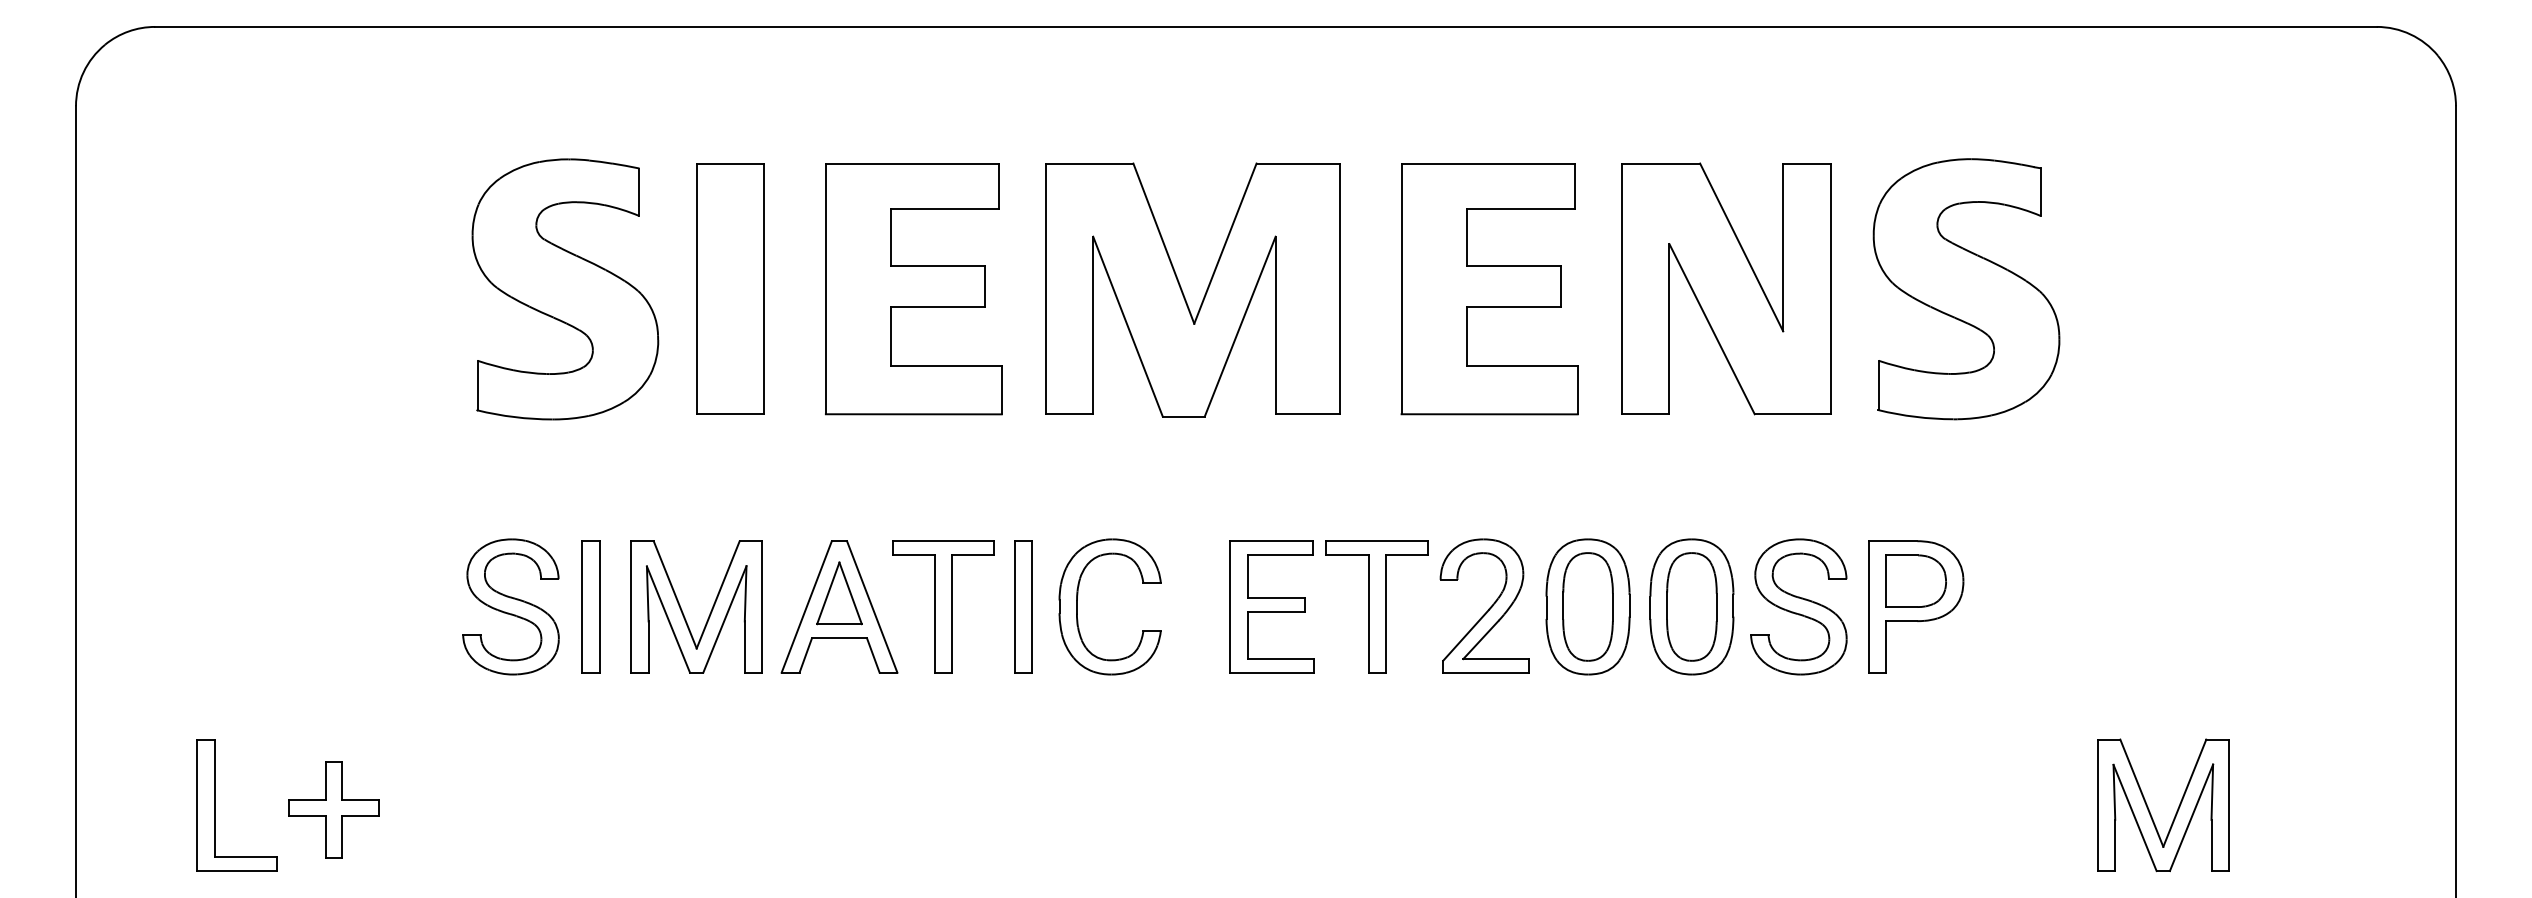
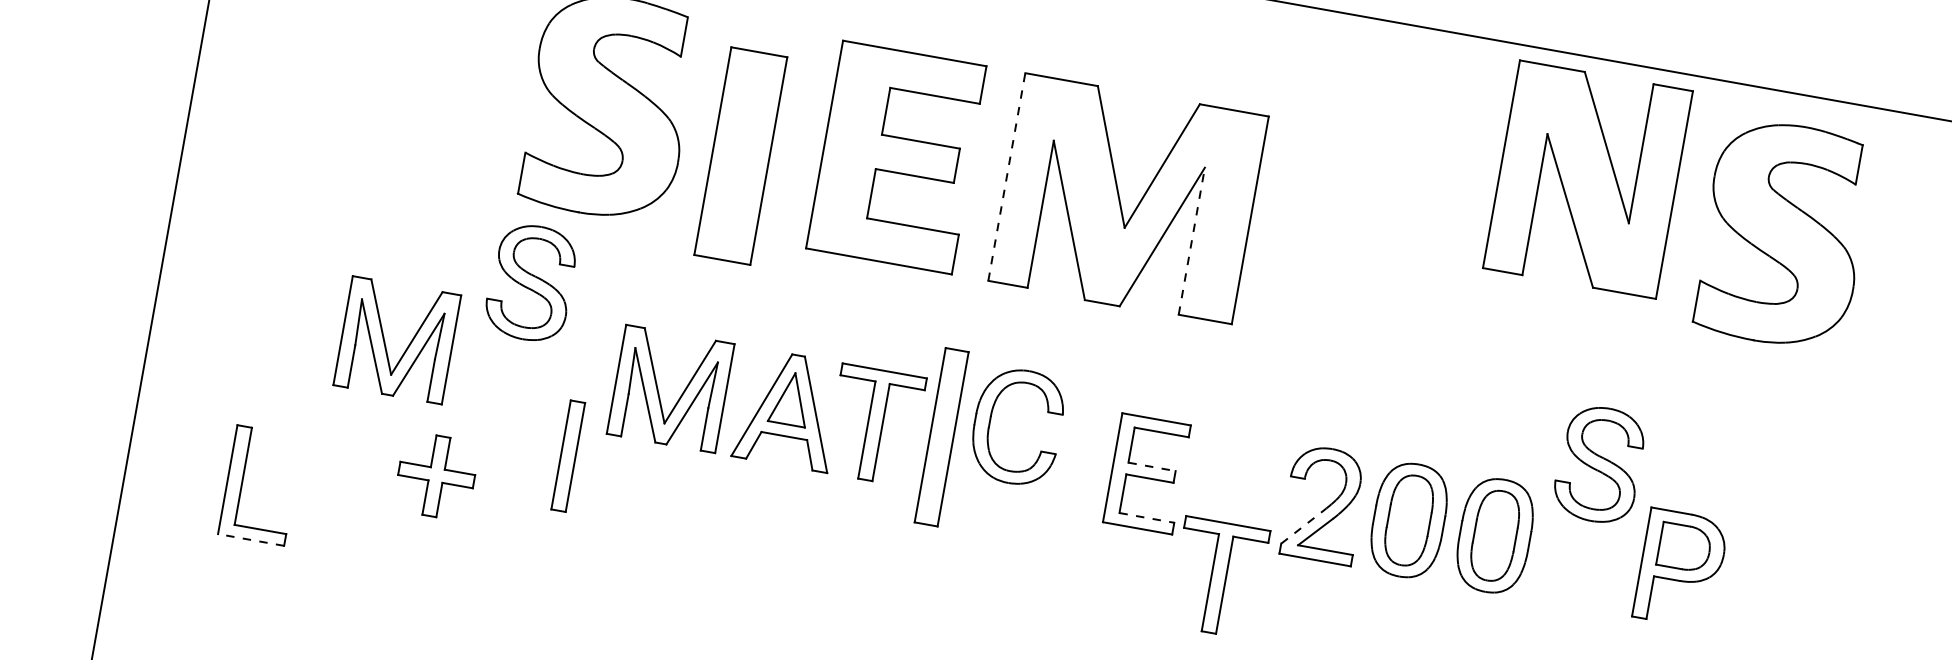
part: (730, 288) -> (741, 155), moved
line: (1045, 288) -> (1006, 176), solid -> dashed
part: (1726, 288) -> (1588, 179), moved
part: (1489, 289) -> (1374, 242), removed
part: (1966, 289) -> (1783, 234), moved
line: (1275, 325) -> (1191, 241), solid -> dashed
line: (1276, 597) -> (1152, 466), solid -> dashed
part: (510, 606) -> (530, 282), moved
part: (590, 606) -> (567, 455), moved
part: (1023, 606) -> (941, 436), size x1.6
part: (1077, 606) -> (990, 421), moved
part: (1376, 606) -> (1218, 577), moved
part: (1798, 606) -> (1599, 464), moved
part: (352, 609) -> (385, 340), added
line: (1466, 635) -> (1304, 526), solid -> dashed
line: (1281, 658) -> (1147, 517), solid -> dashed
part: (333, 809) -> (436, 475), moved
line: (237, 871) -> (251, 540), solid -> dashed

